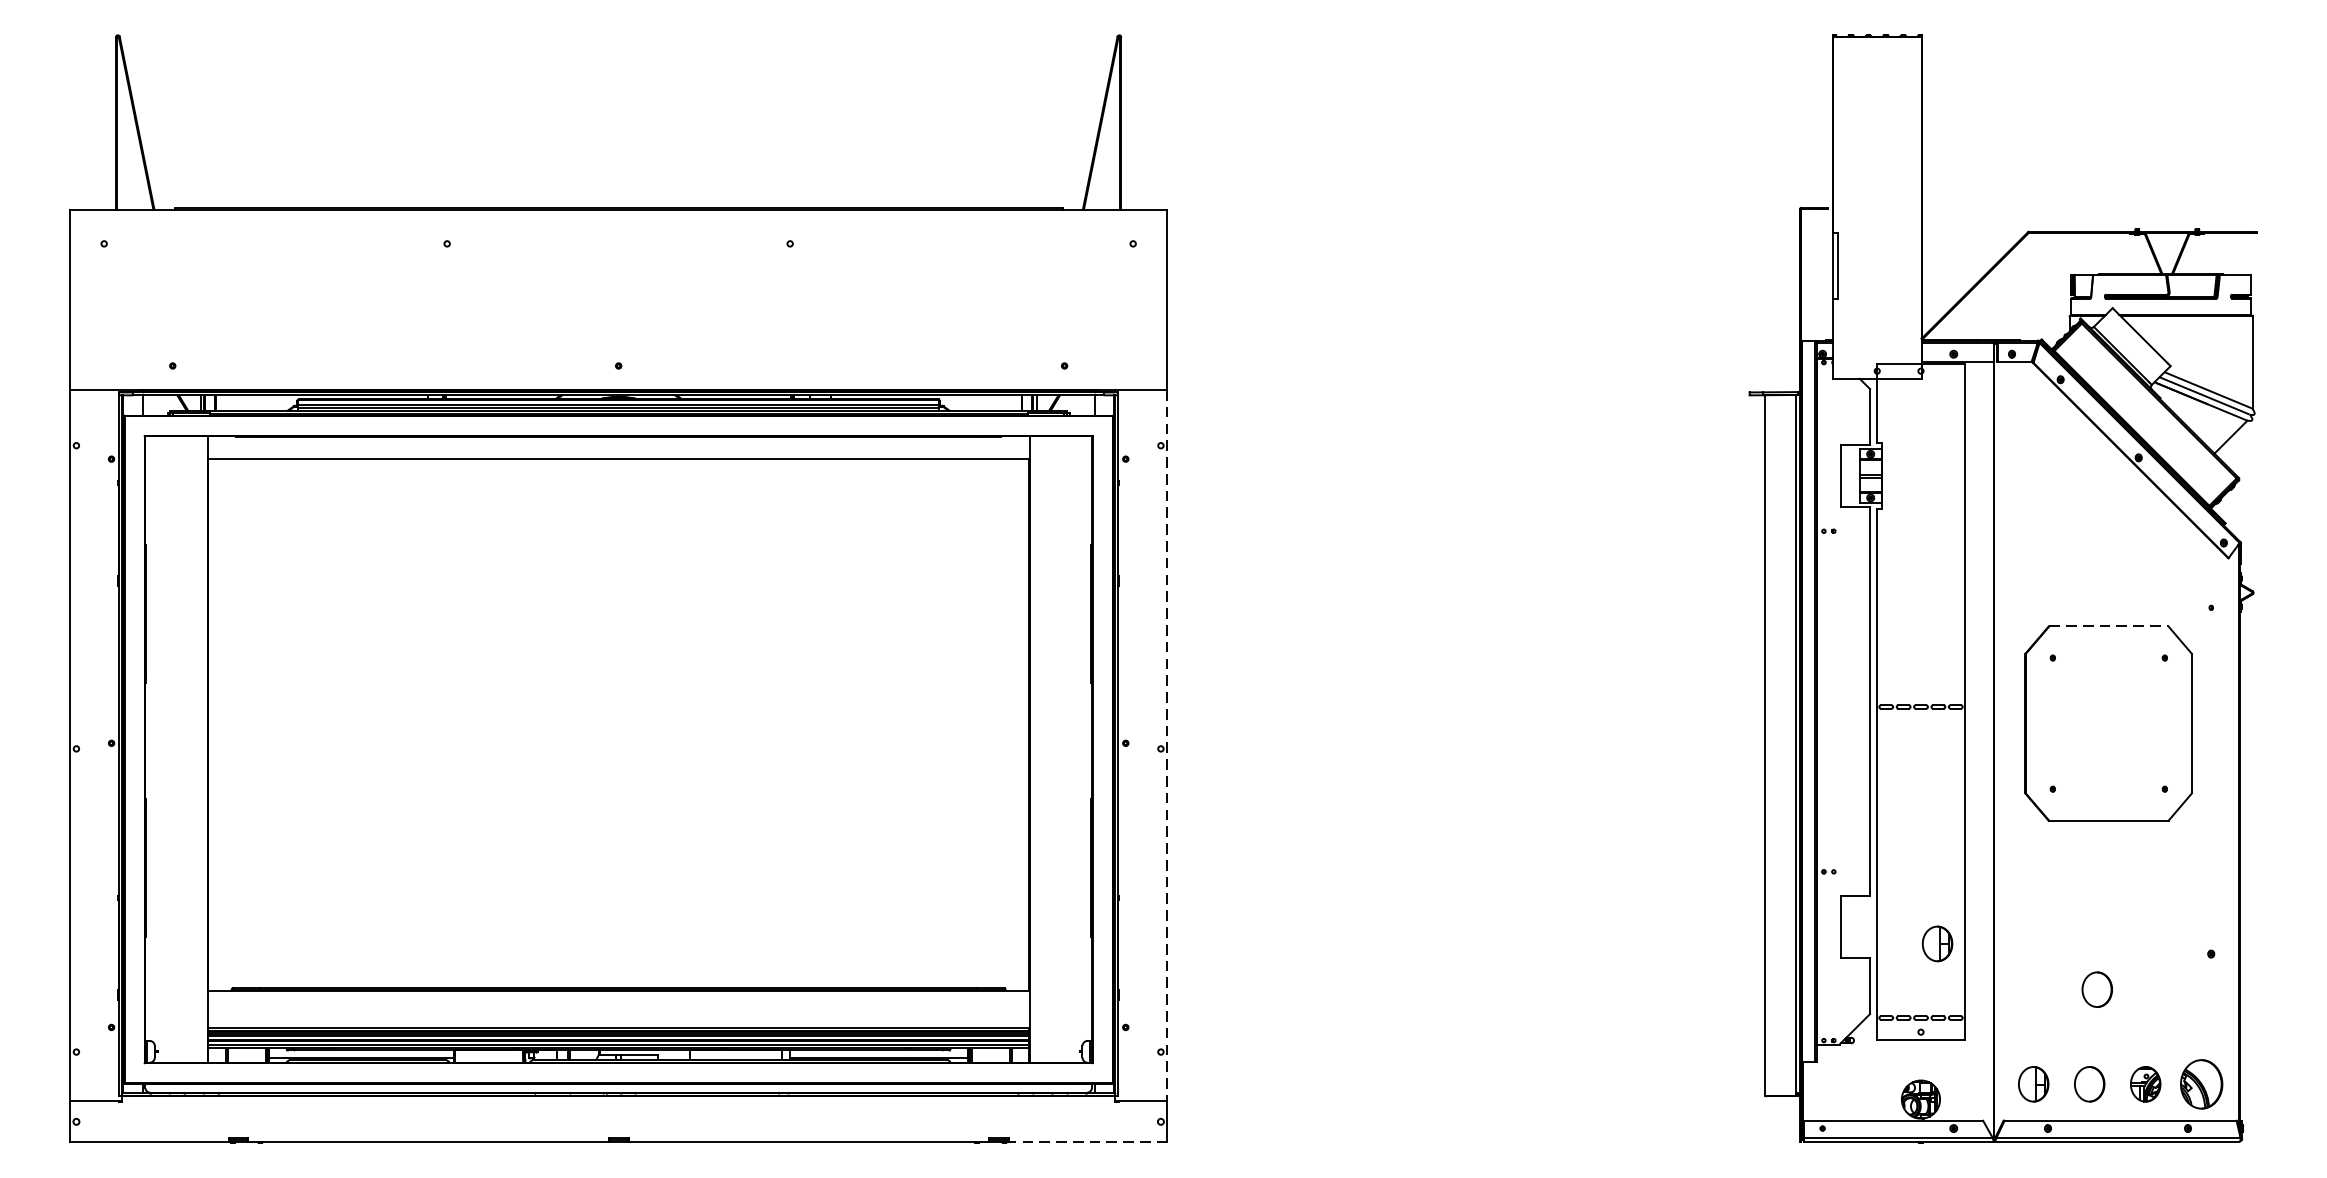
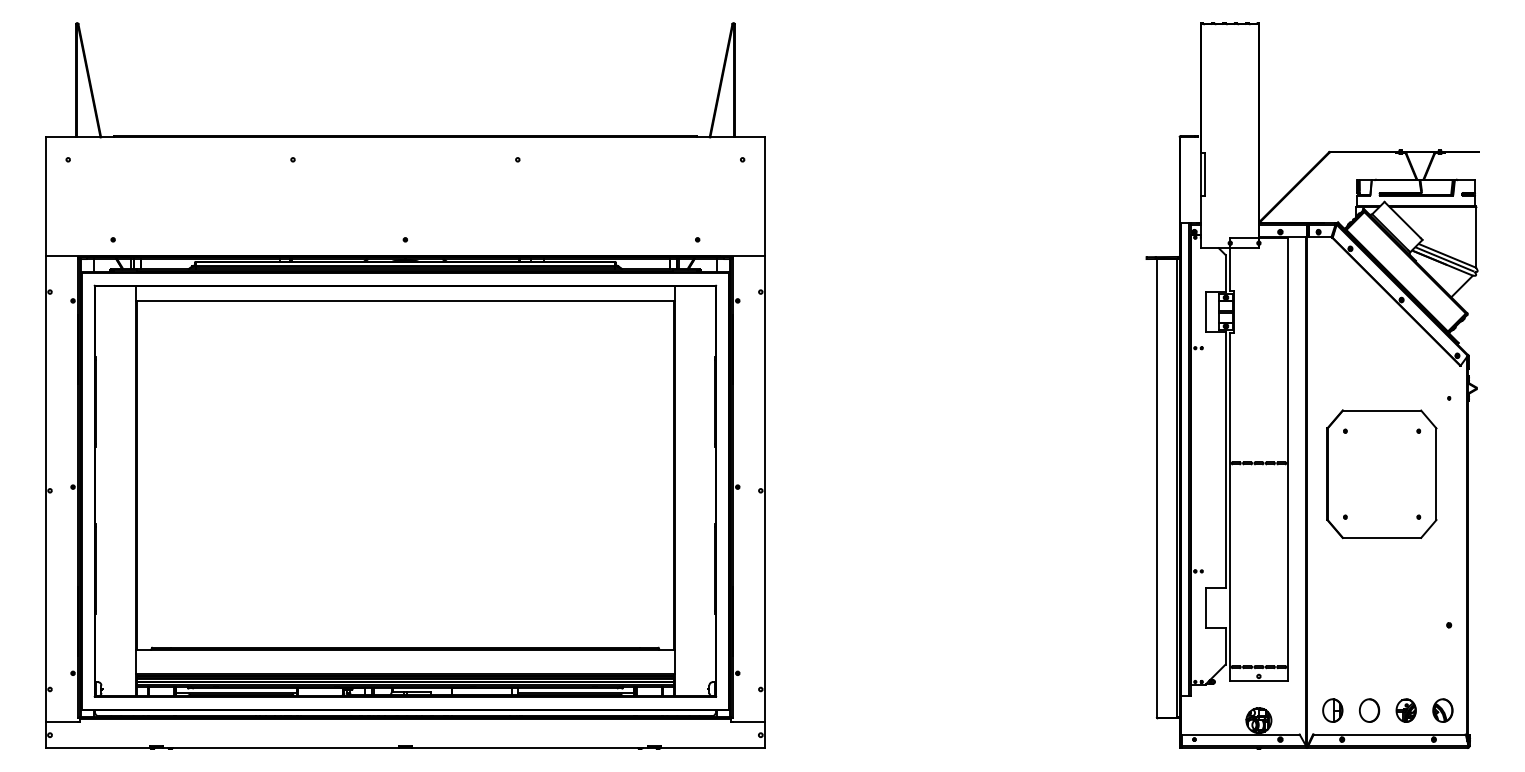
line: (2109, 626) -> (1382, 410), dashed -> solid
line: (1168, 746) -> (765, 489), dashed -> solid
part: (1937, 943) -> (1269, 618), removed
part: (2097, 989) -> (1374, 648), removed
part: (2201, 1084) -> (1442, 710), size x0.71
line: (1088, 1142) -> (713, 748), dashed -> solid

